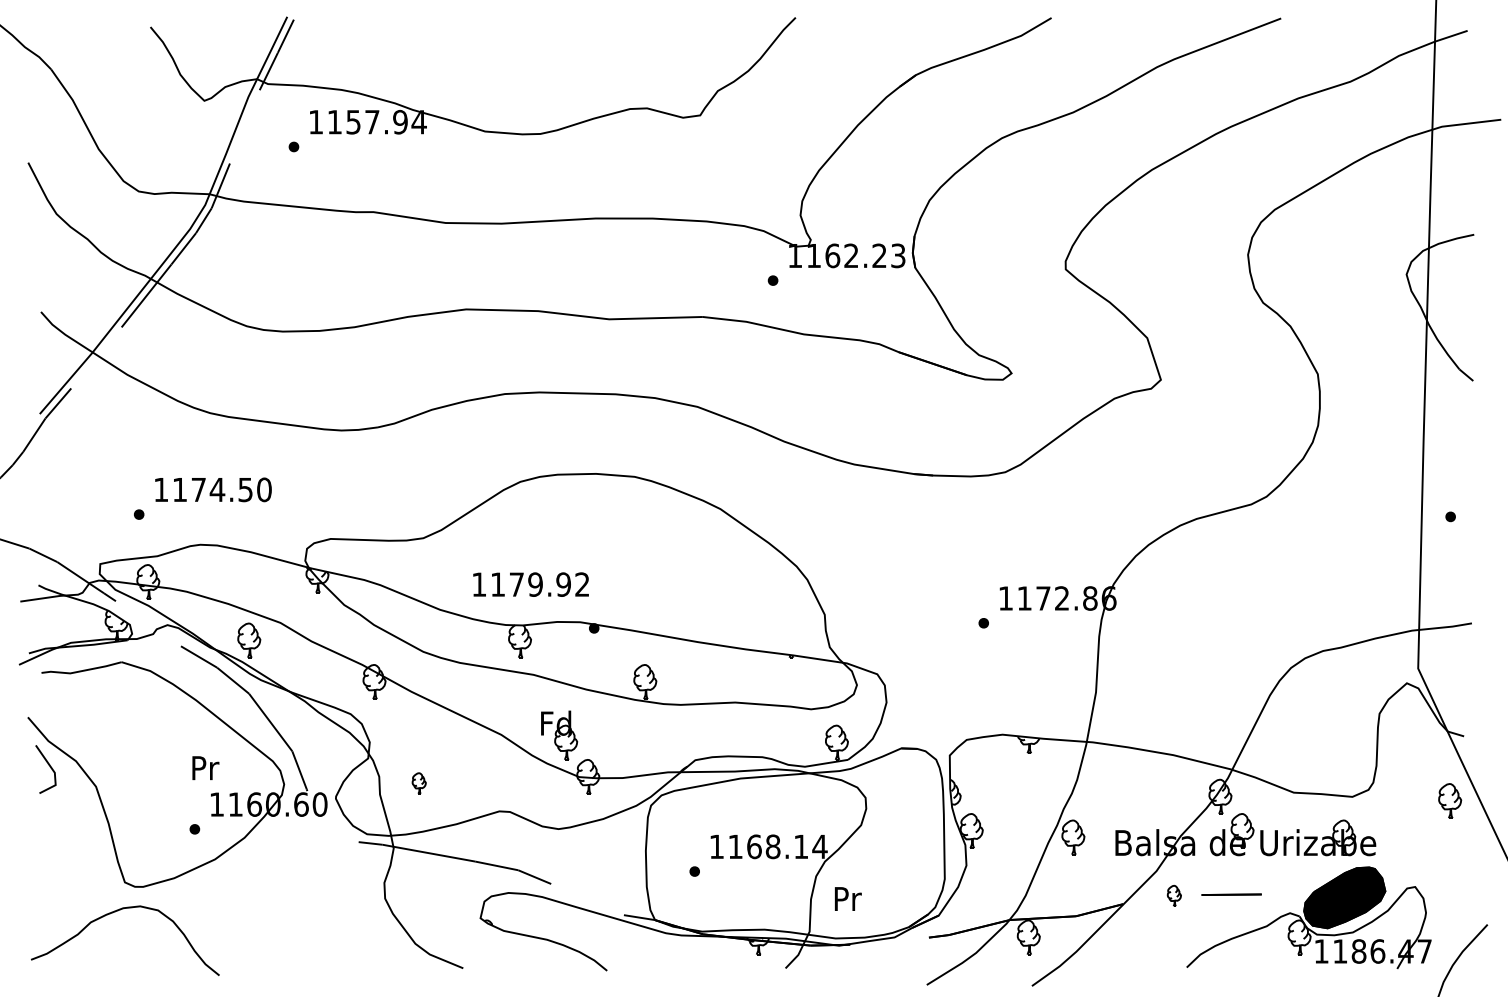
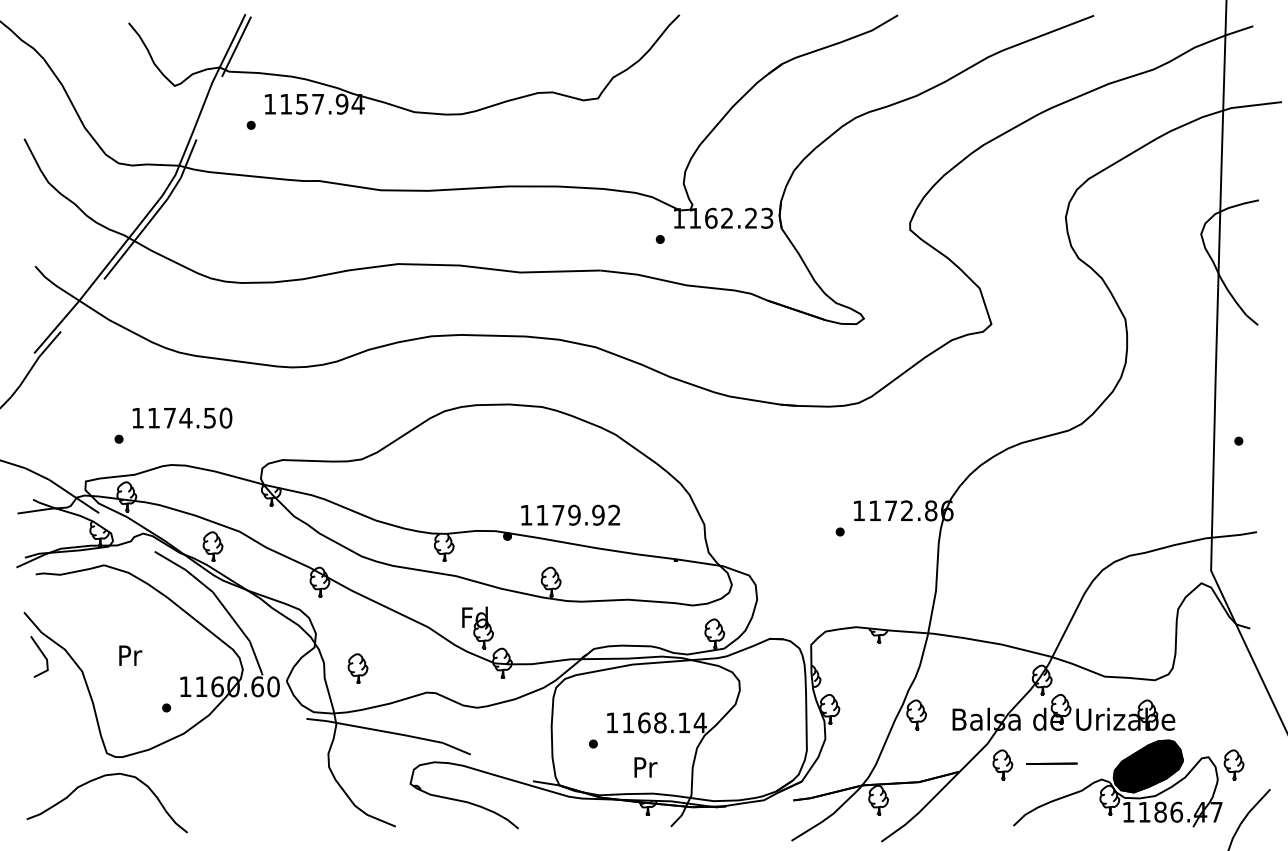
text: (530, 584) -> (570, 515), moved
text: (205, 768) -> (130, 656), moved
part: (419, 783) -> (358, 668), size x1.67
part: (1450, 800) -> (1234, 764), moved
part: (1174, 895) -> (1003, 764), size x1.67
text: (848, 898) -> (646, 767), moved

